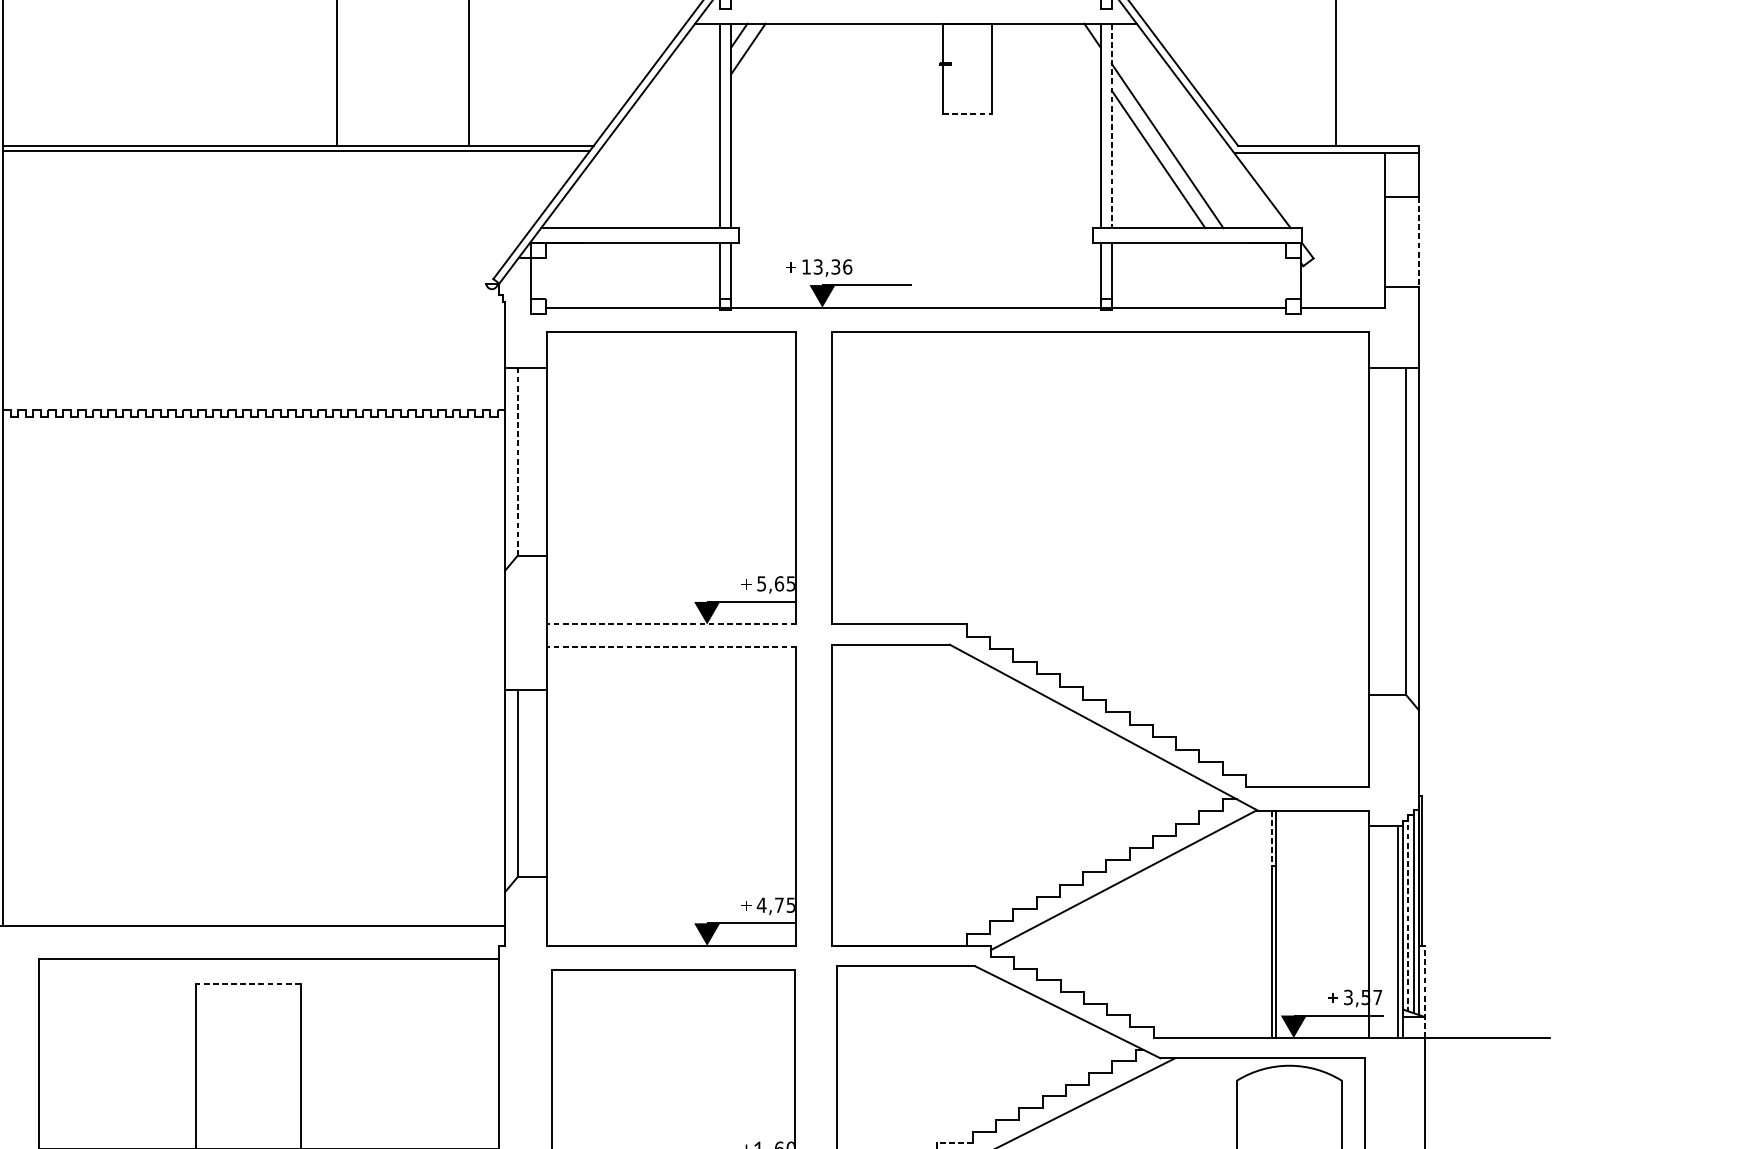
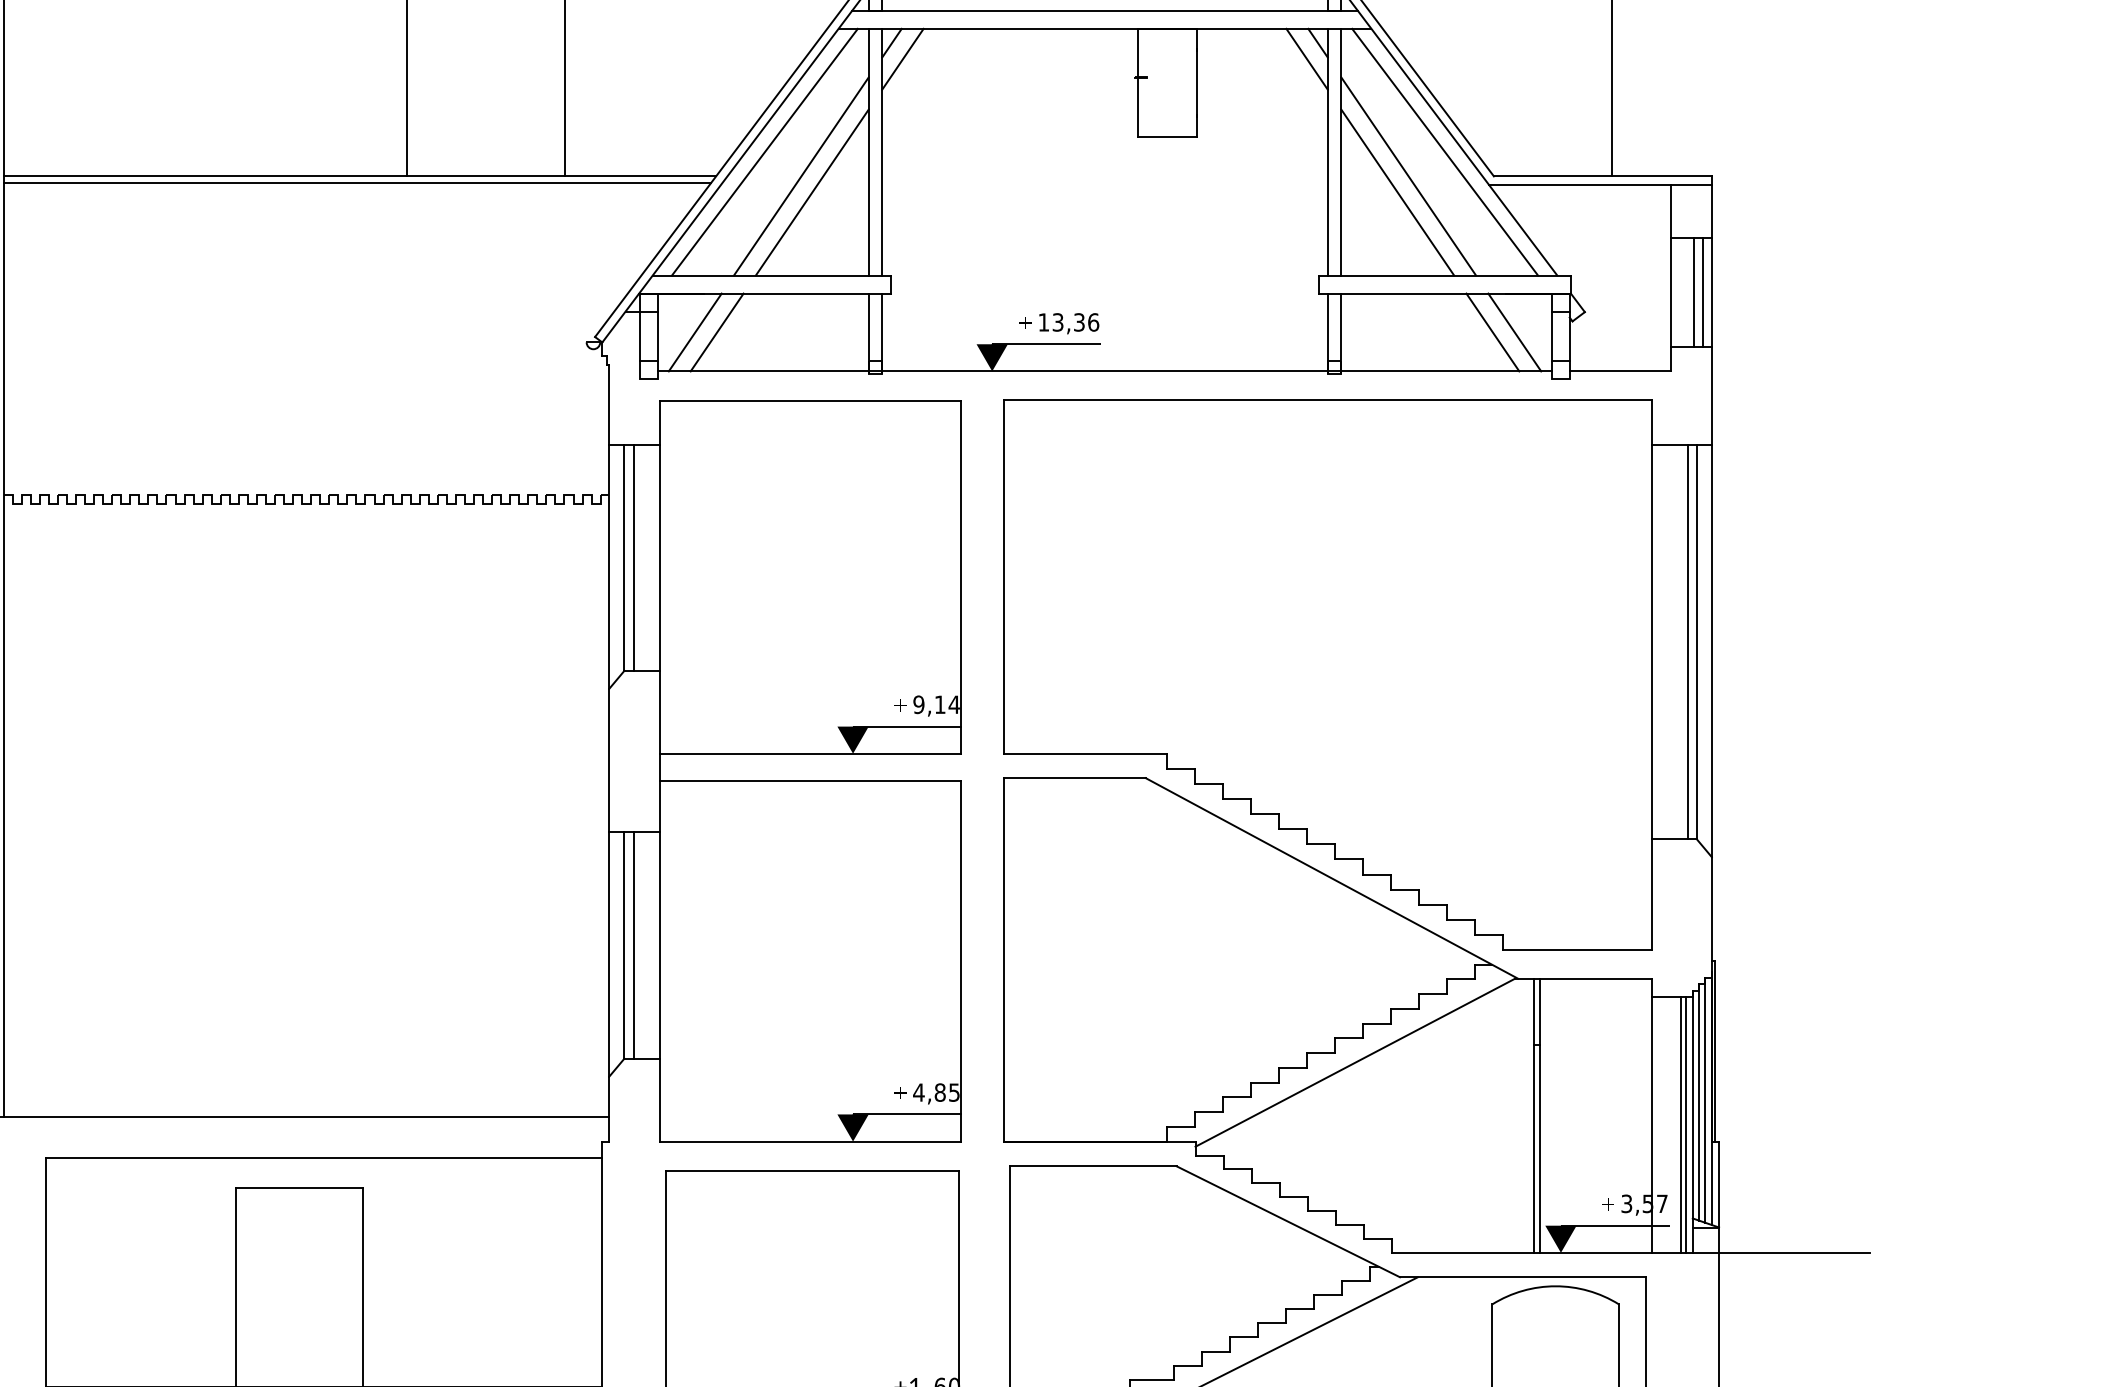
line: (915, 8) -> (1104, 10), added
line: (1082, 48) -> (1306, 58), added
line: (967, 113) -> (1167, 137), dashed -> solid
line: (633, 125) -> (764, 151), added
line: (1198, 125) -> (1445, 151), added
line: (1111, 126) -> (1341, 152), dashed -> solid
line: (664, 146) -> (801, 176), added
line: (672, 159) -> (811, 192), added
line: (1403, 241) -> (1693, 291), added
line: (1411, 241) -> (1702, 291), added
line: (1418, 242) -> (1711, 292), dashed -> solid
text: (819, 267) -> (1059, 323), moved
line: (575, 275) -> (694, 332), added
line: (593, 275) -> (716, 332), added
line: (1237, 275) -> (1492, 332), added
line: (1255, 275) -> (1514, 332), added
line: (545, 277) -> (658, 335), added
line: (1285, 277) -> (1551, 335), added
line: (517, 461) -> (624, 557), dashed -> solid
line: (525, 461) -> (633, 557), added
line: (1398, 531) -> (1687, 641), added
text: (776, 583) -> (936, 704), 5,65 -> 9,14
line: (671, 624) -> (810, 753), dashed -> solid
line: (671, 647) -> (810, 781), dashed -> solid
line: (525, 783) -> (633, 945), added
line: (1271, 838) -> (1534, 1012), dashed -> solid
text: (778, 905) -> (939, 1092), 4,75 -> 4,85
line: (1408, 913) -> (1699, 1102), dashed -> solid
line: (1393, 931) -> (1681, 1124), added
line: (247, 983) -> (298, 1187), dashed -> solid
line: (1425, 992) -> (1719, 1197), dashed -> solid
line: (954, 1142) -> (1151, 1379), dashed -> solid

